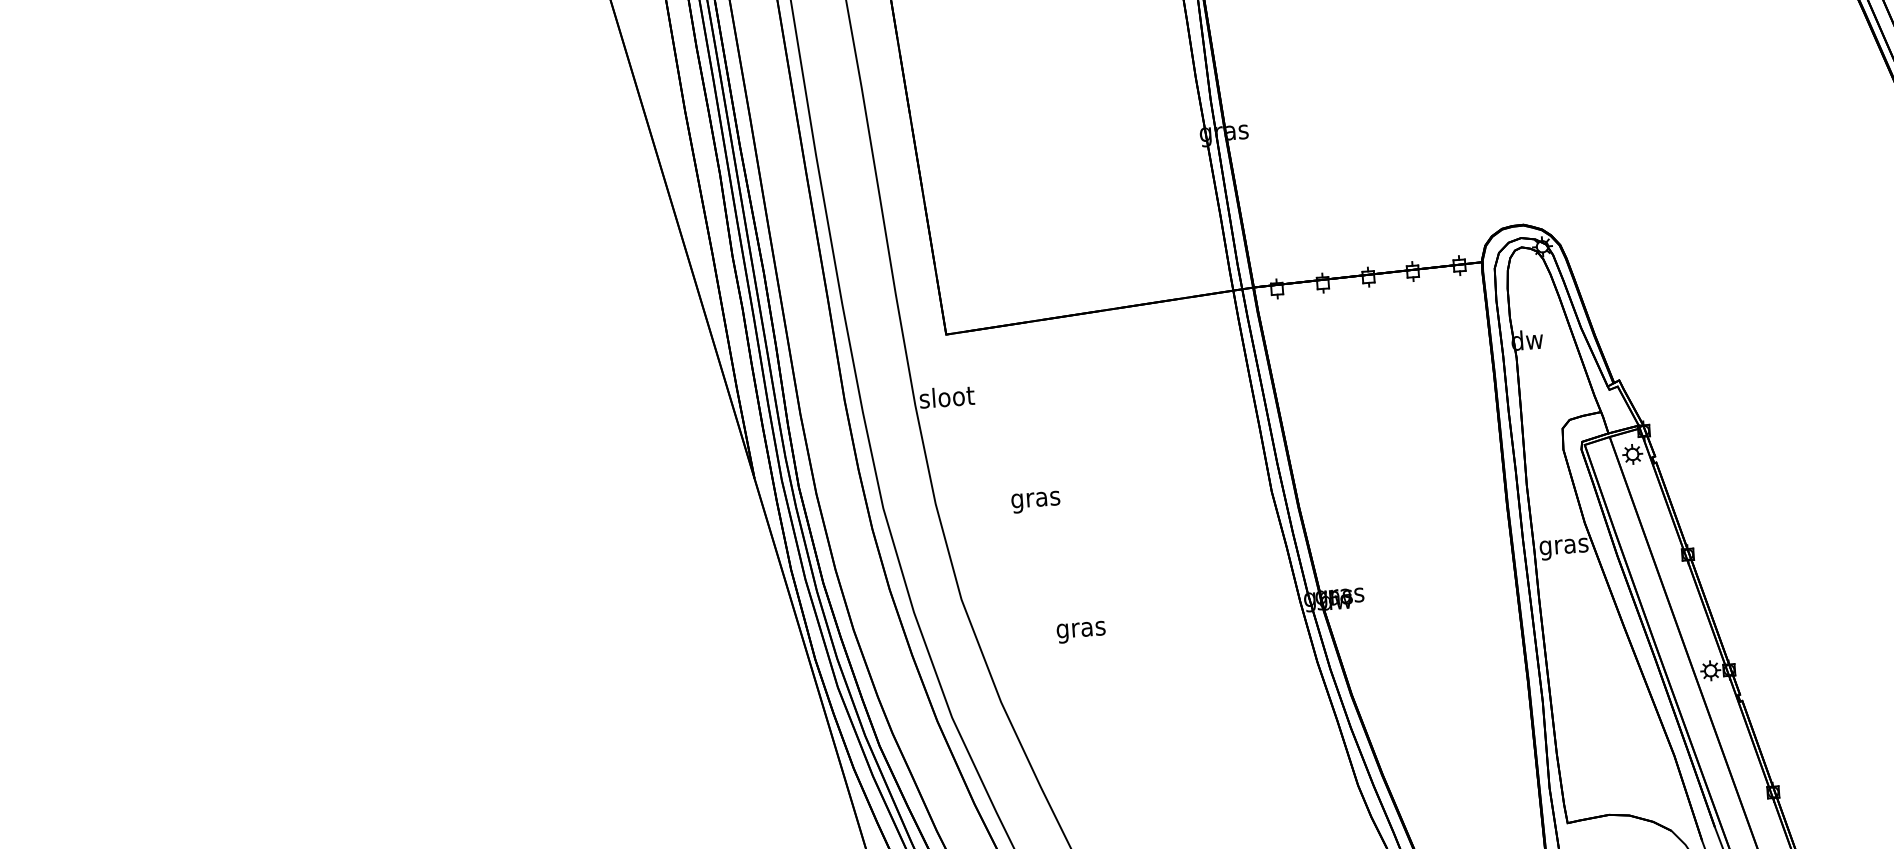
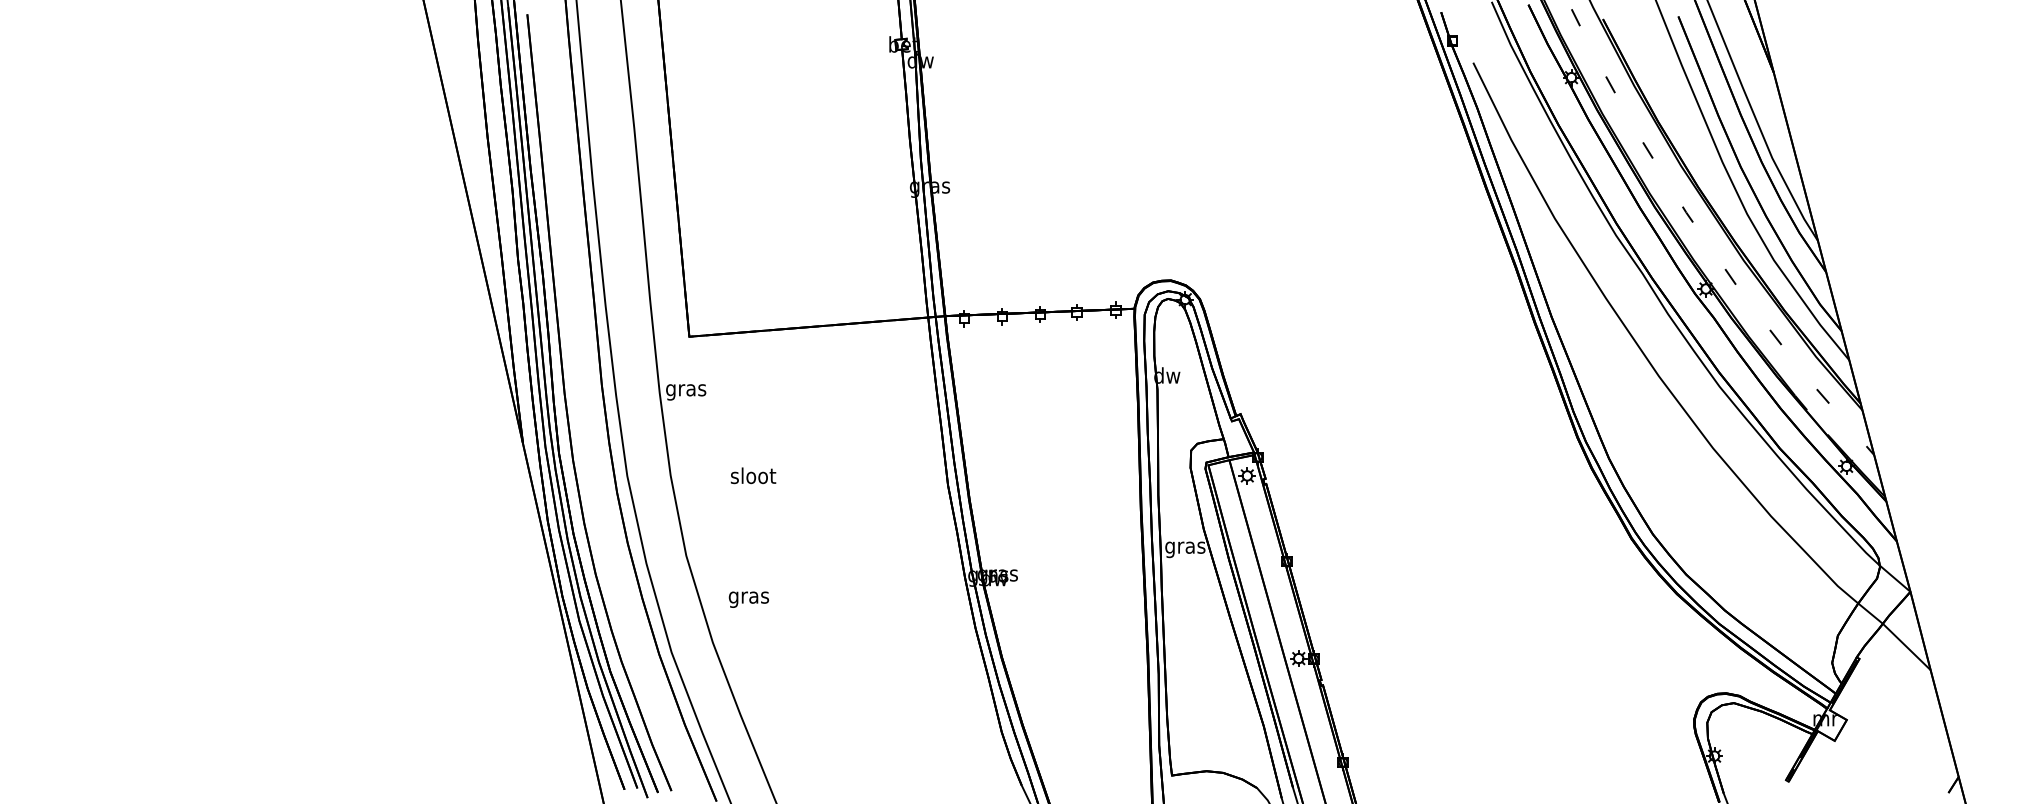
text: (947, 398) -> (686, 389), sloot -> gras
text: (1035, 499) -> (753, 477), gras -> sloot
text: (1080, 632) -> (748, 599), moved

